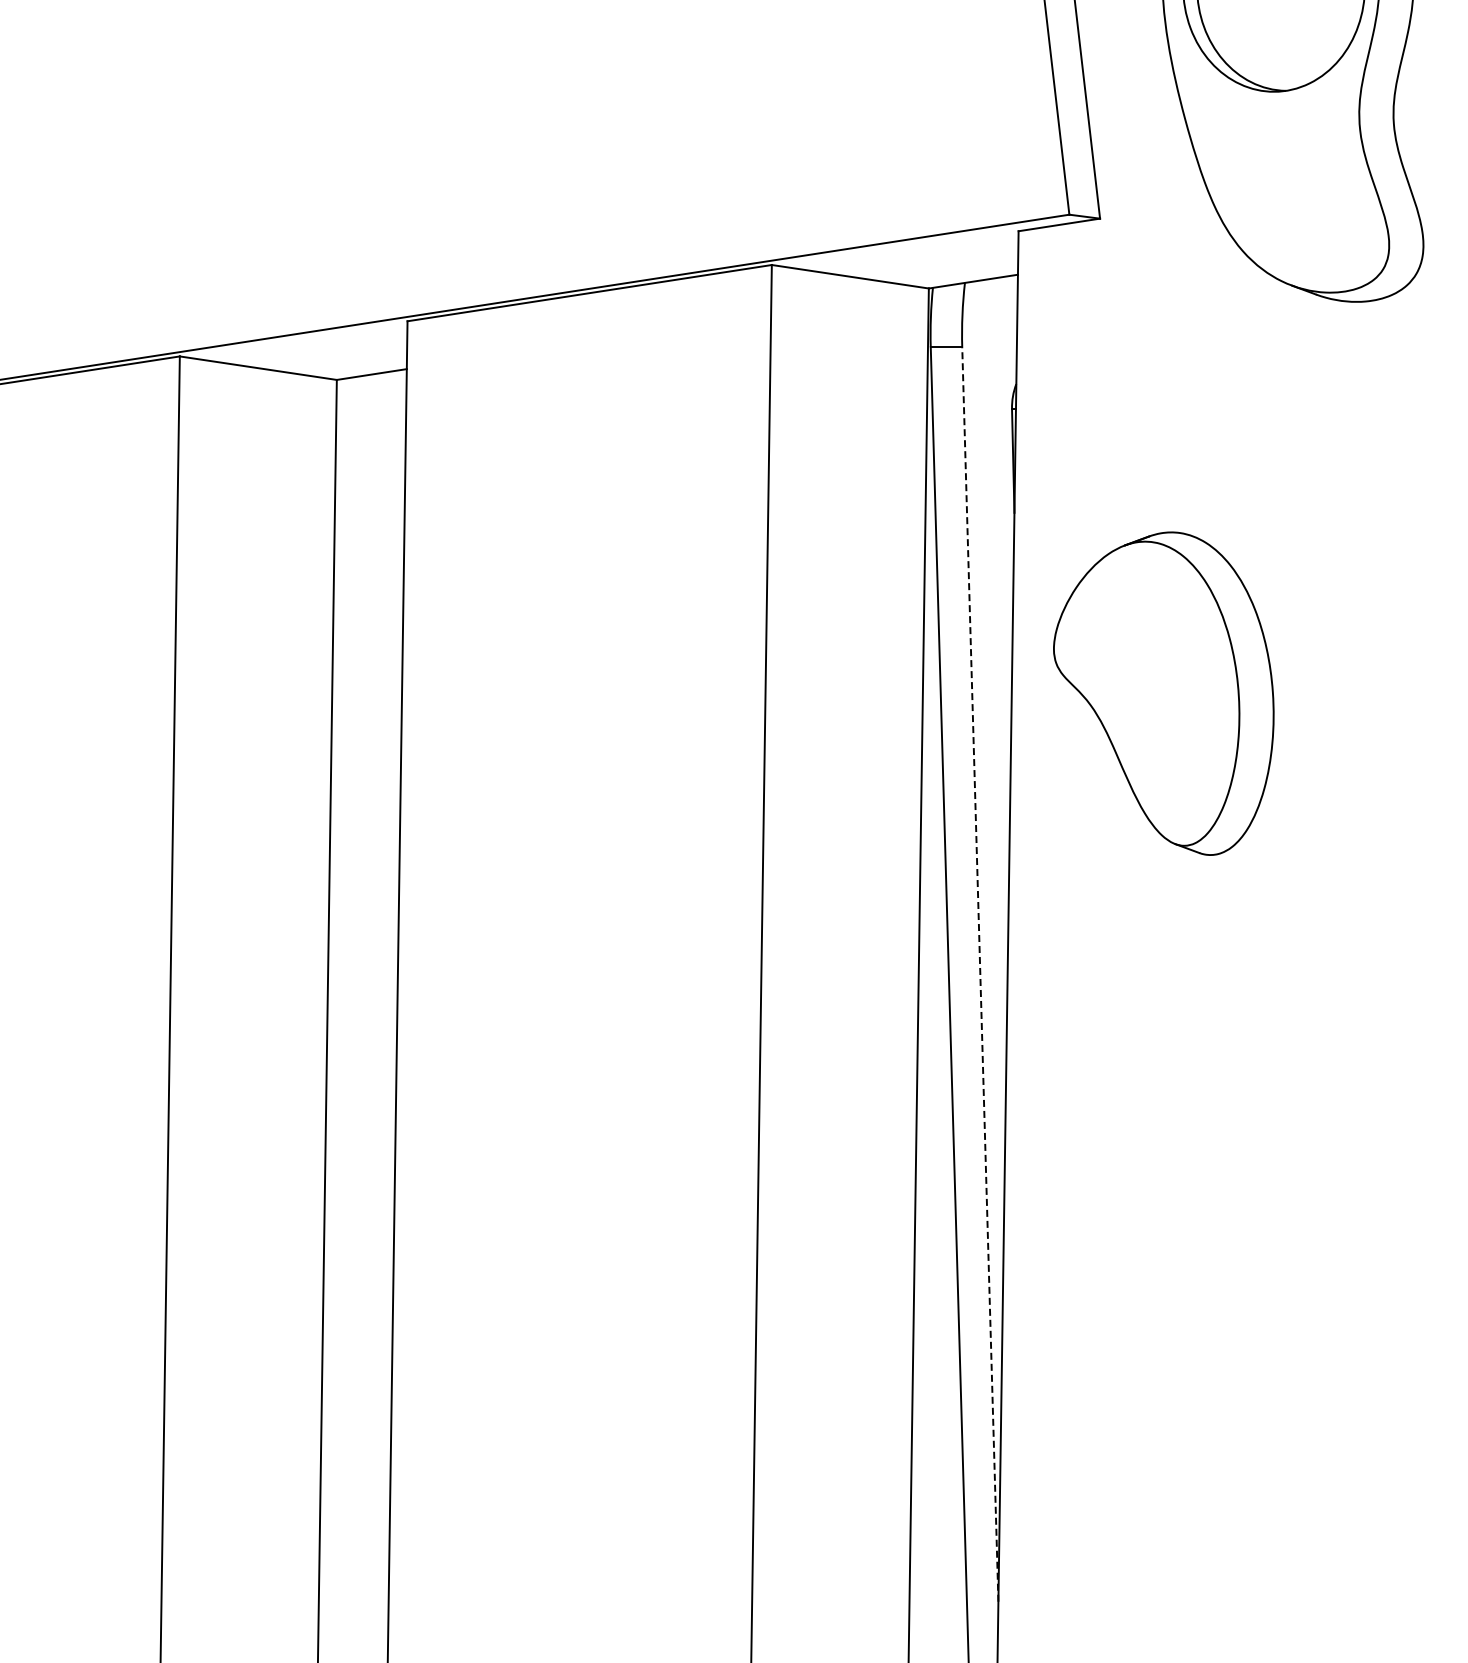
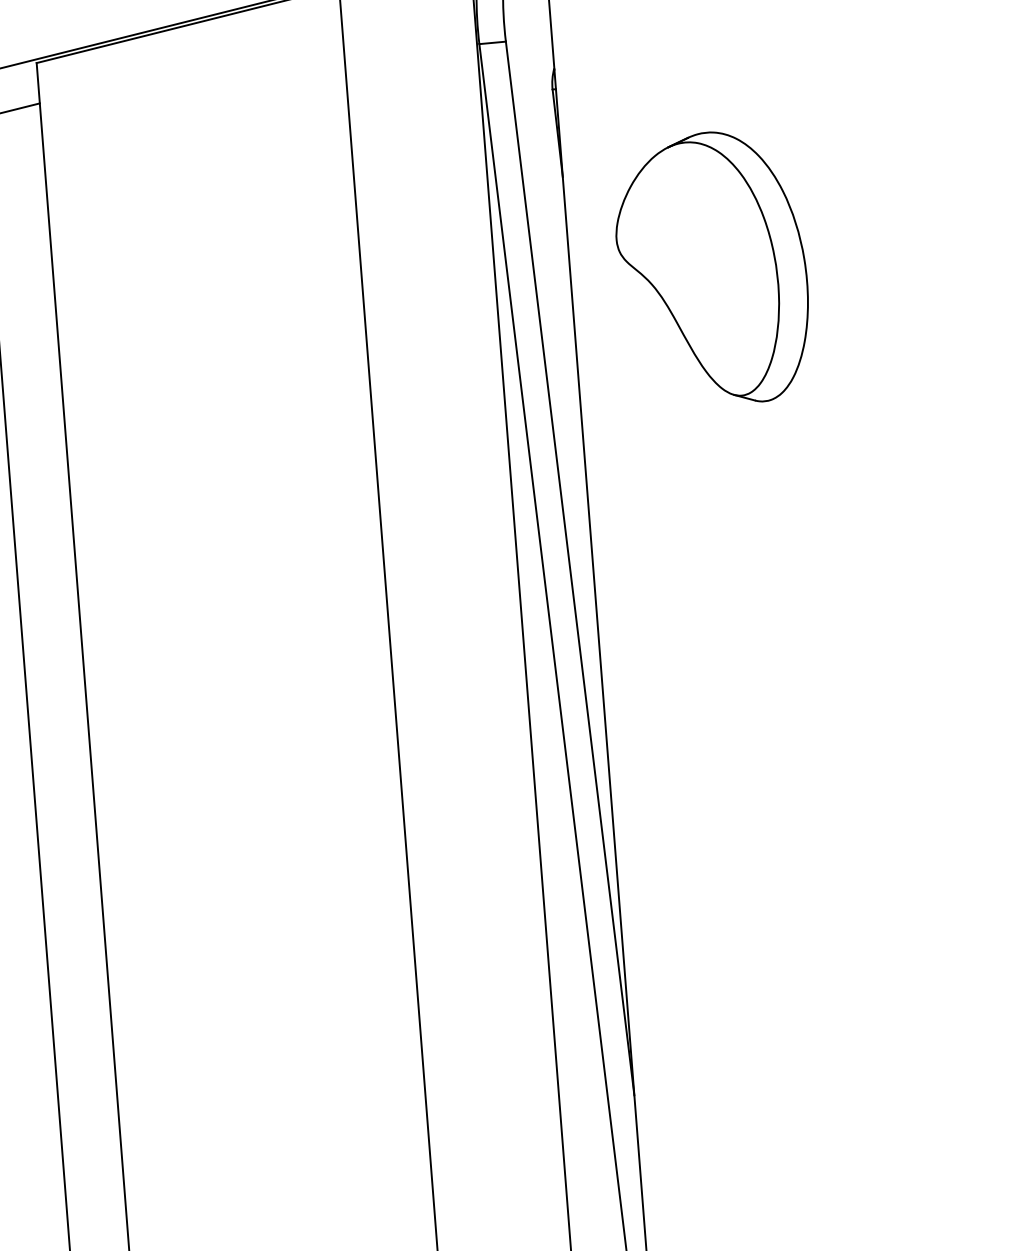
part: (1163, 693) -> (712, 268), moved
line: (980, 974) -> (570, 568), dashed -> solid

